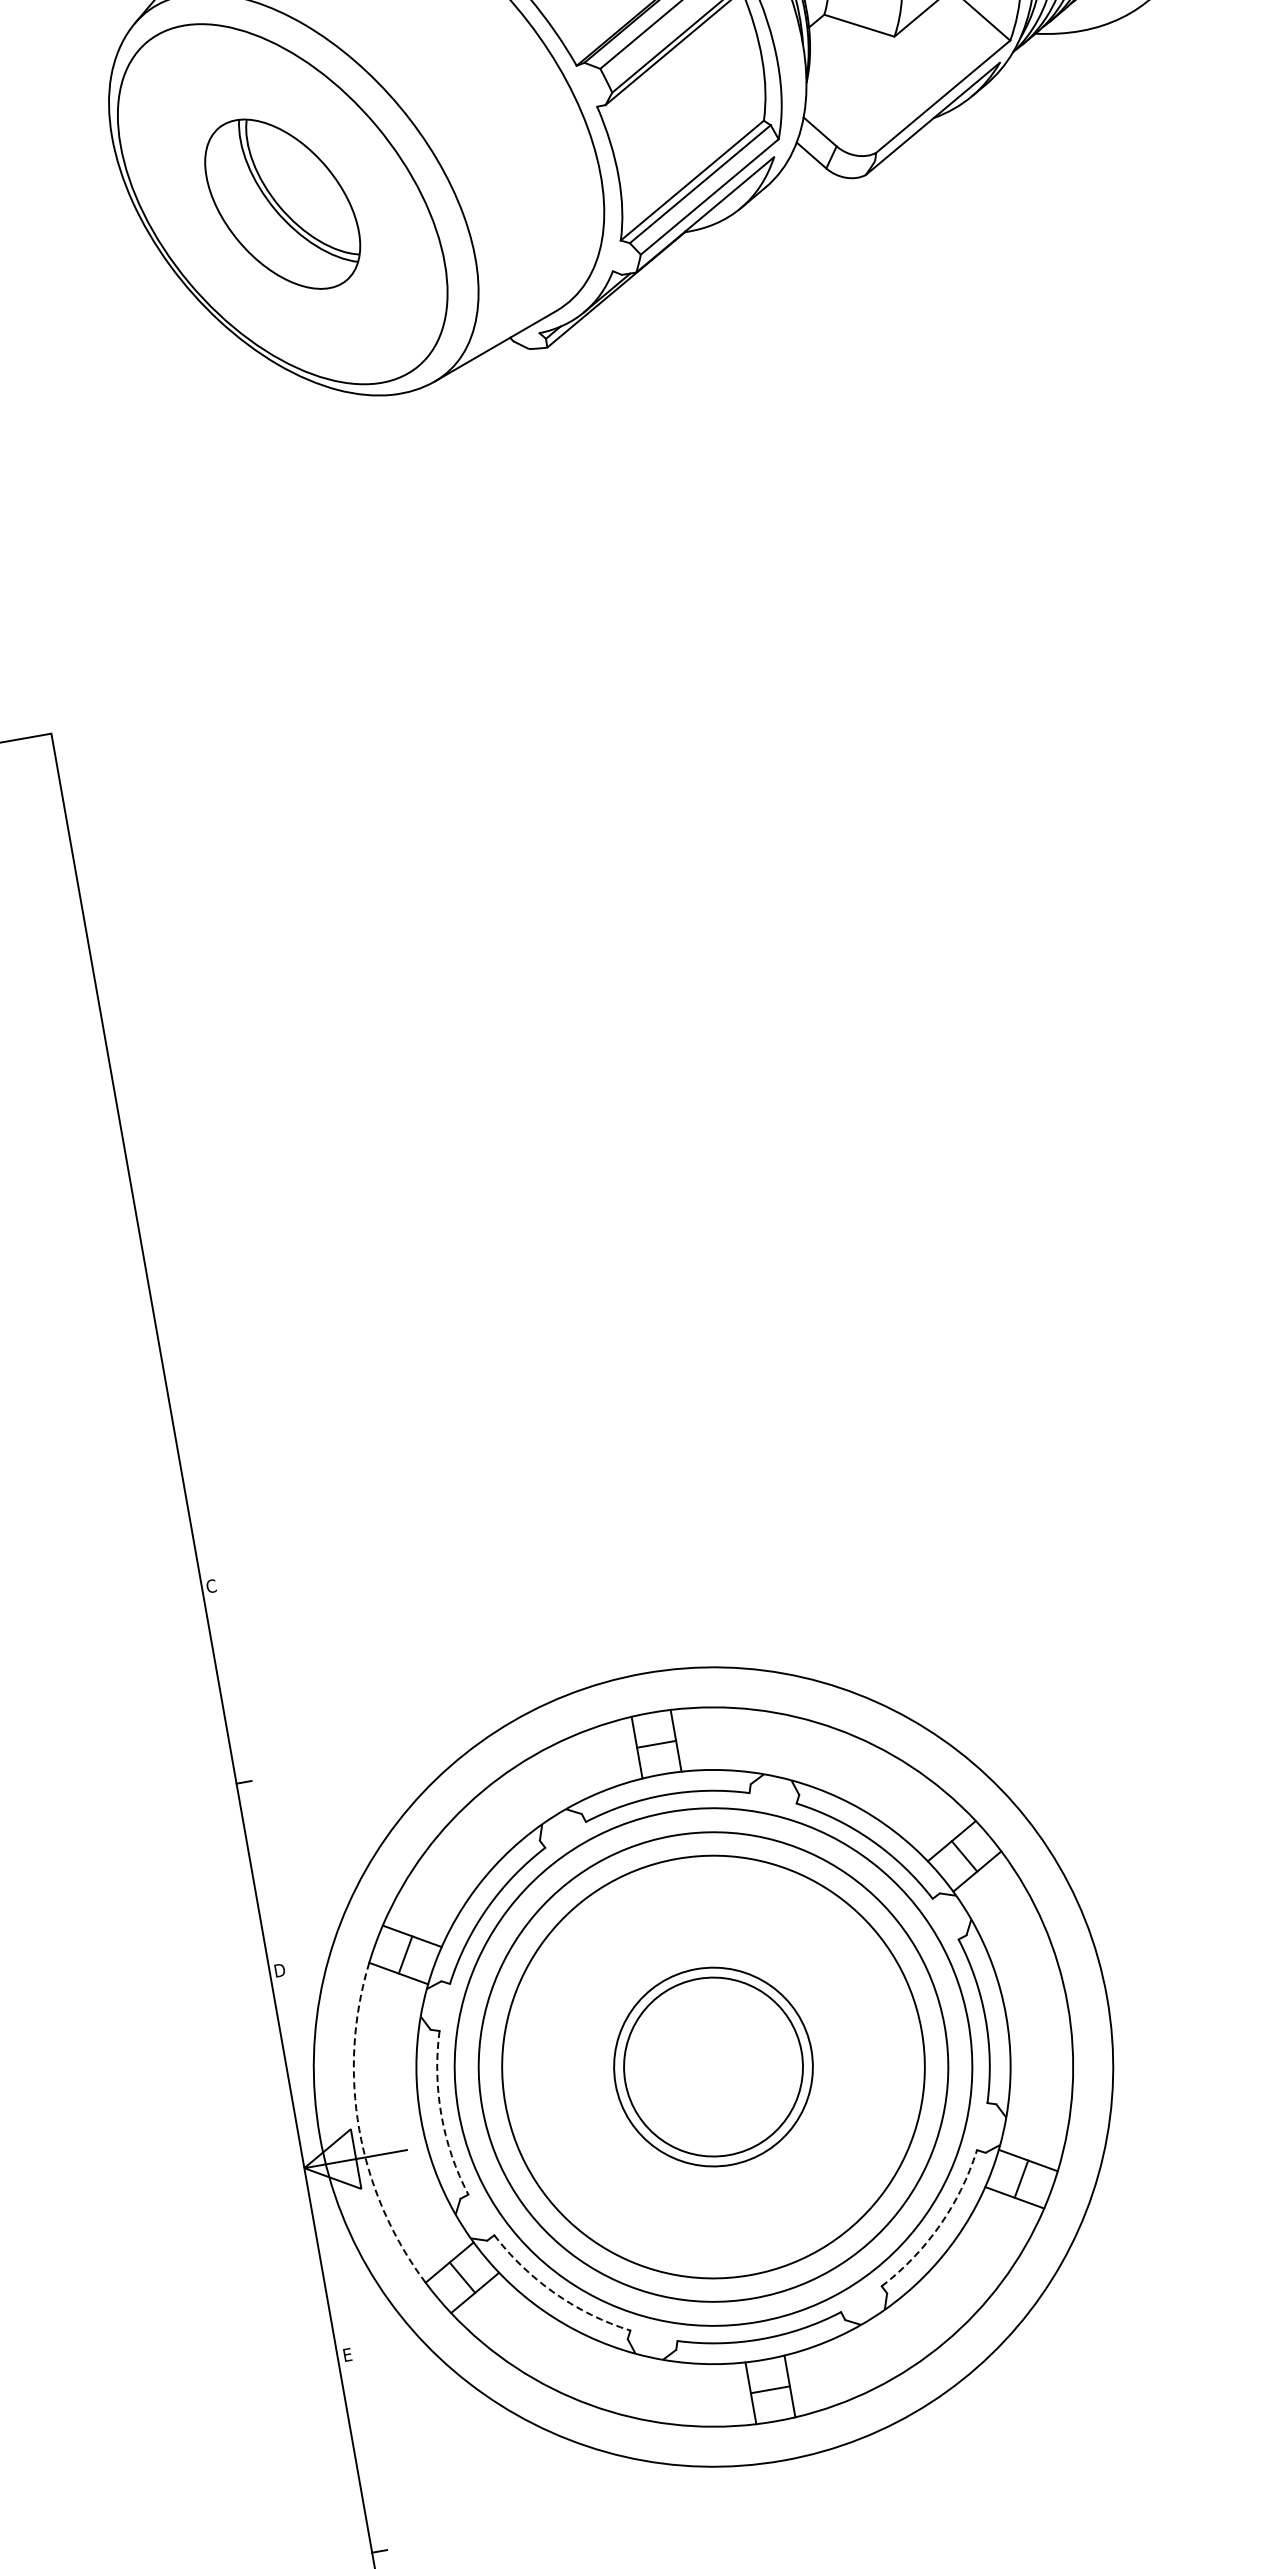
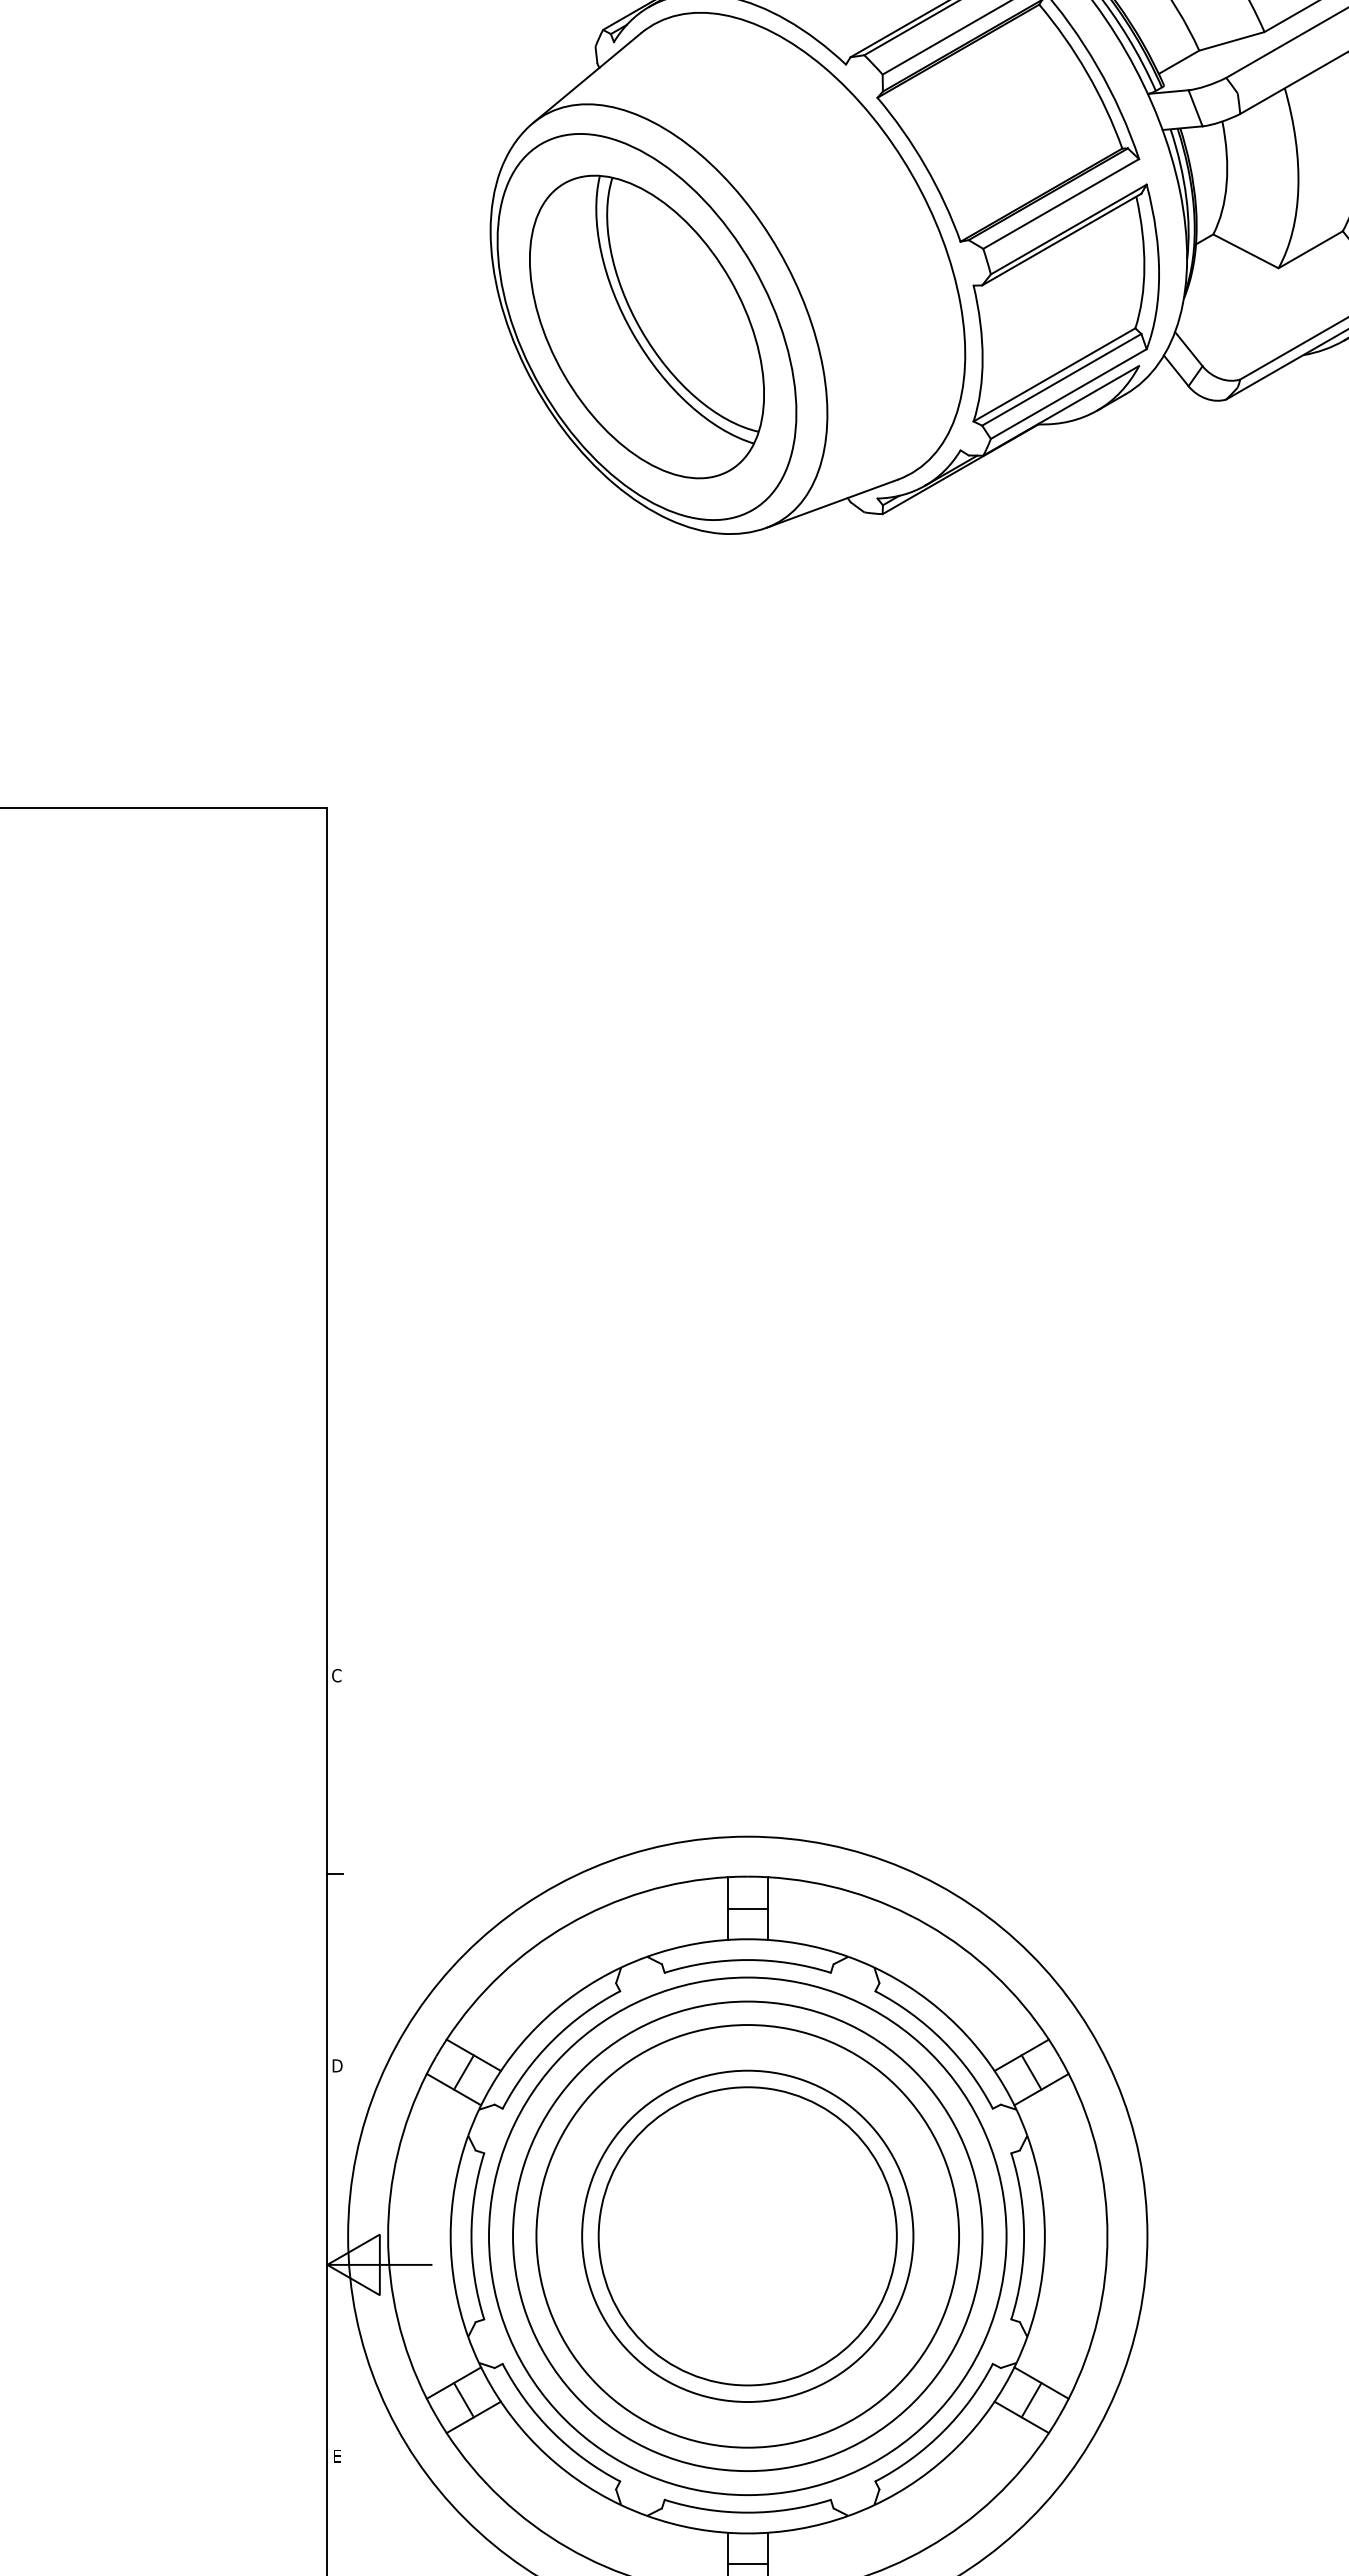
part: (282, 203) -> (646, 326), size x1.67
circle: (713, 2067) -> (747, 2236), size x1.67
circle: (713, 2067) -> (747, 2236), size x1.67
arc: (441, 2115) -> (471, 2236), dashed -> solid
arc: (359, 2129) -> (388, 2236), dashed -> solid
arc: (940, 2225) -> (943, 2431), dashed -> solid
arc: (555, 2293) -> (552, 2431), dashed -> solid

